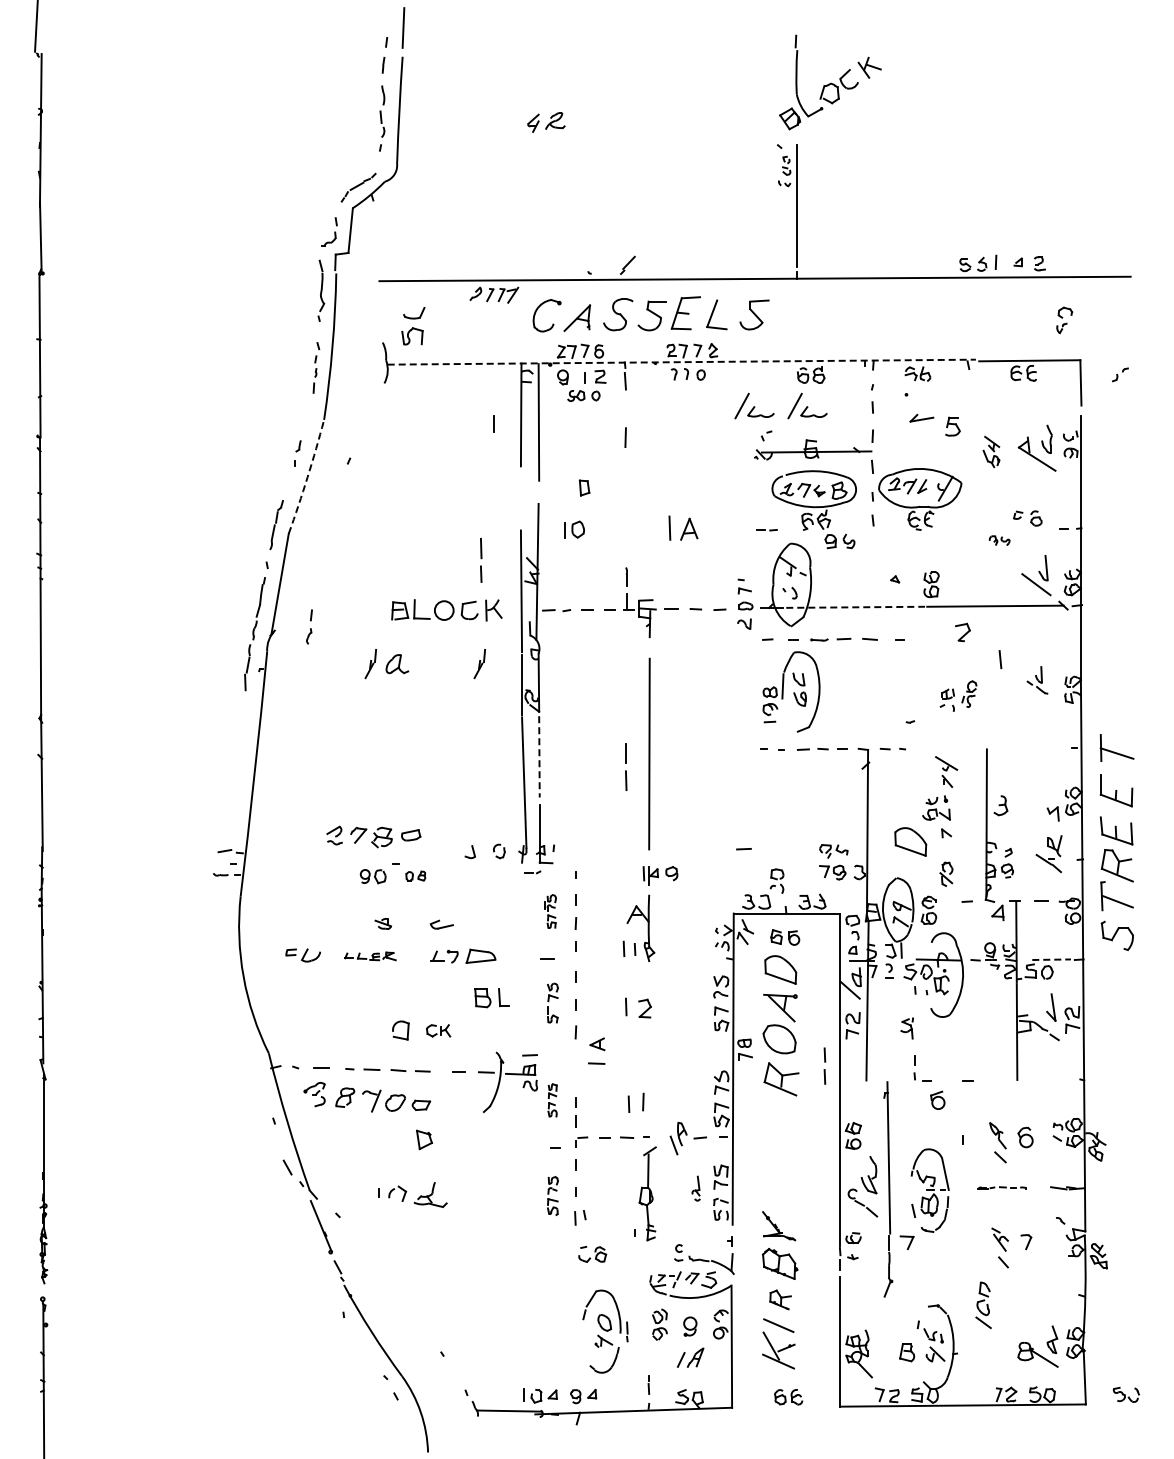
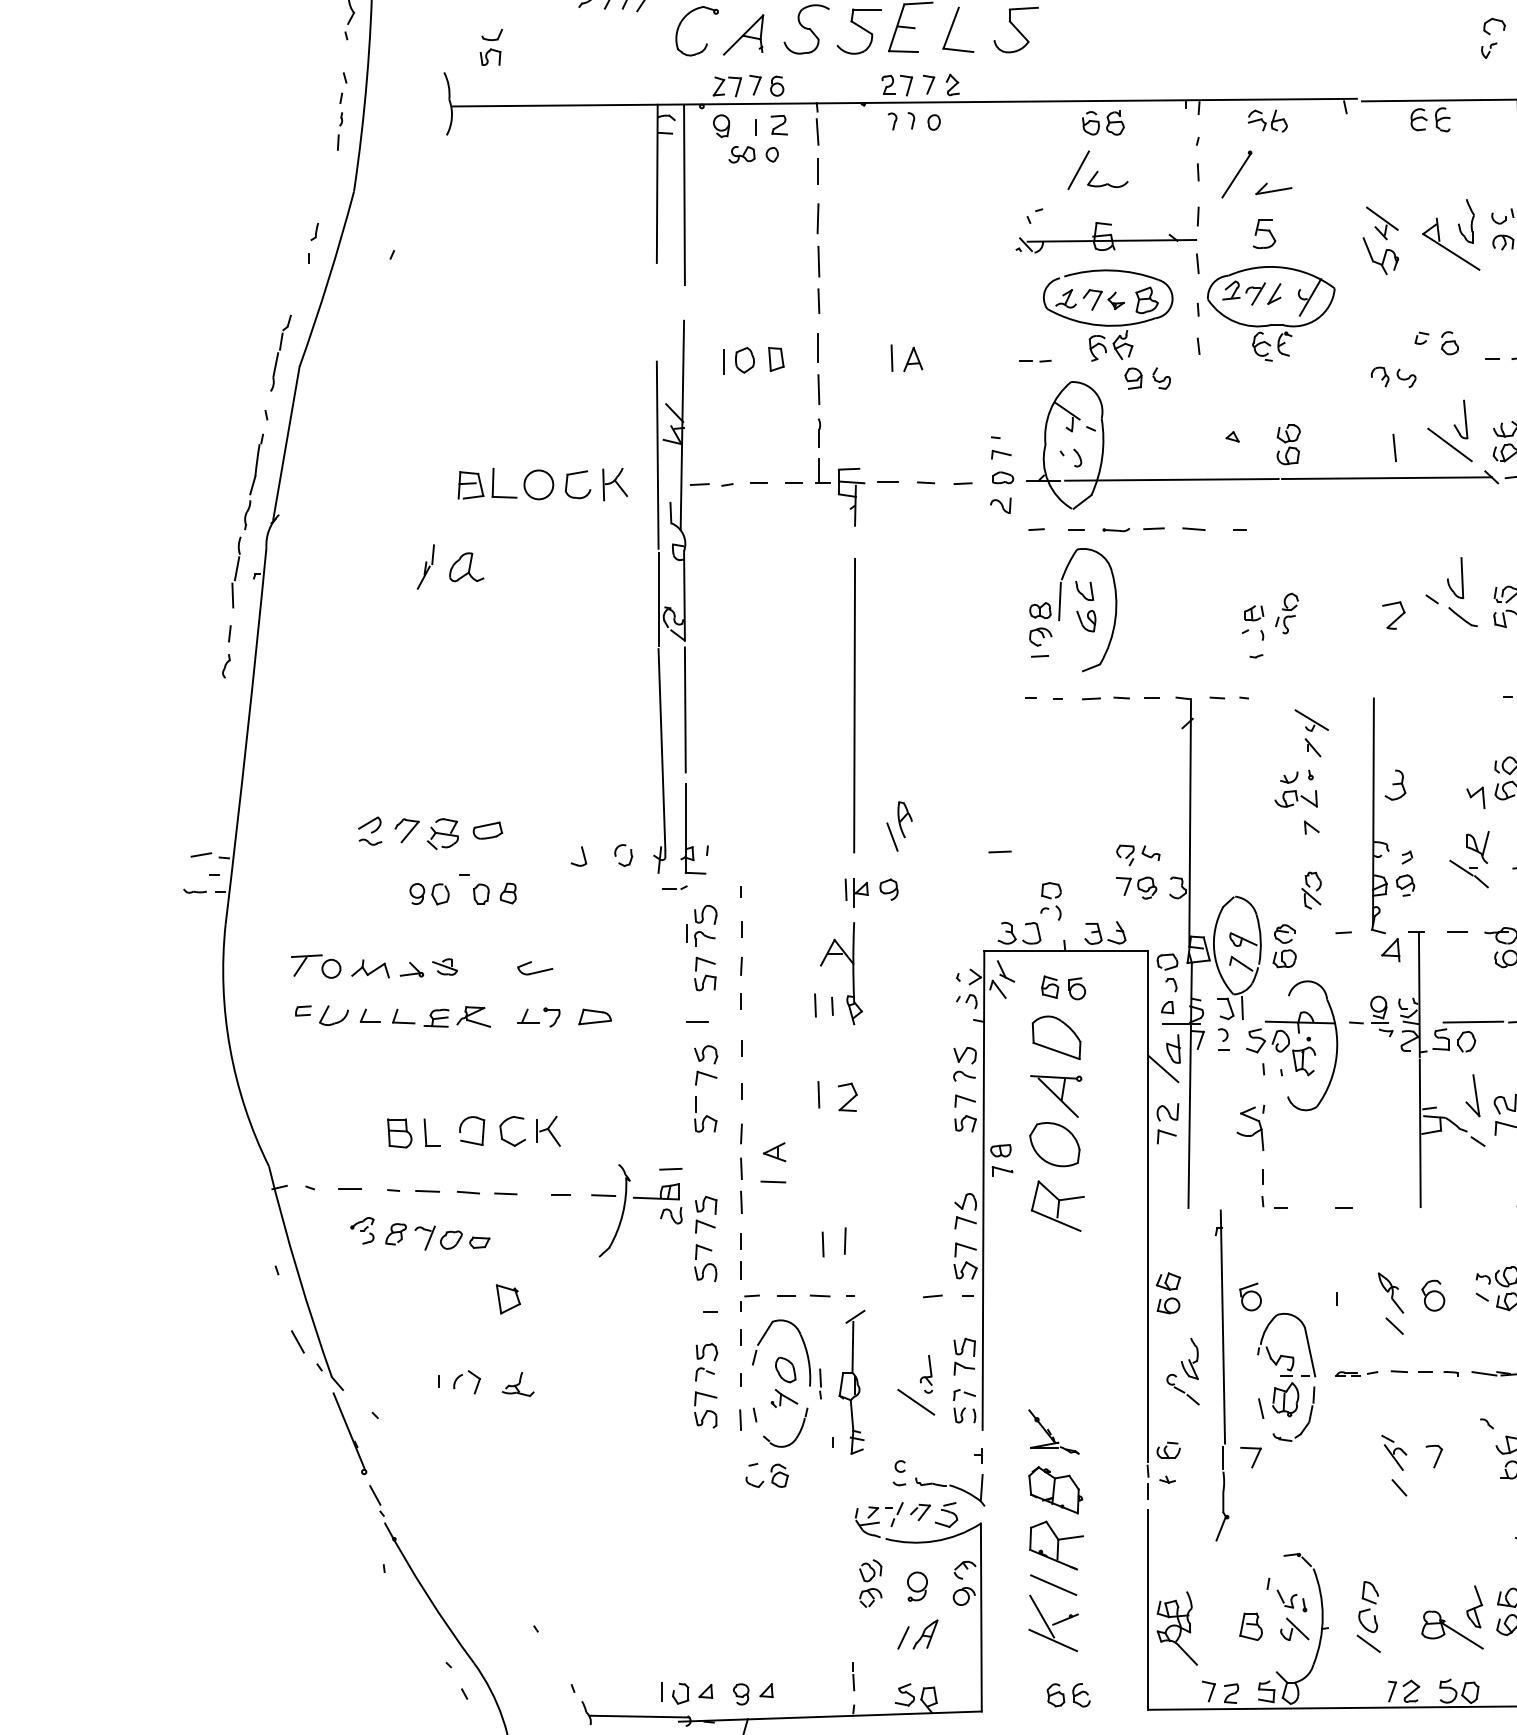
part: (413, 326) -> (491, 47), size x0.62
line: (682, 362) -> (905, 103), dashed -> solid
part: (754, 405) -> (1016, 169), removed
line: (897, 409) -> (1236, 175), added
line: (493, 423) -> (817, 170), moved
part: (952, 426) -> (1263, 233), moved
part: (991, 451) -> (1380, 240), size x1.43
arc: (307, 477) -> (328, 280), dashed -> solid
part: (584, 487) -> (776, 358), moved
part: (683, 528) -> (906, 358), size x0.71
part: (999, 540) -> (1393, 377), size x1.43
line: (481, 559) -> (819, 278), moved
line: (856, 607) -> (1173, 480), dashed -> solid
part: (309, 626) -> (226, 650), moved
part: (962, 632) -> (1393, 615), moved
line: (1000, 659) -> (1394, 447), moved
part: (479, 664) -> (593, 567), removed
part: (1037, 680) -> (1451, 592), size x1.67
part: (958, 695) -> (1270, 615), moved
line: (539, 756) -> (685, 709), dashed -> solid
line: (626, 763) -> (819, 363), moved
part: (910, 841) -> (1256, 840), removed
part: (415, 875) -> (494, 892), size x1.43
part: (550, 911) -> (702, 947), size x1.67
part: (325, 923) -> (356, 966), added
part: (370, 956) -> (425, 1017), size x1.67
part: (480, 956) -> (594, 1017), size x0.71
line: (1052, 959) -> (1474, 1021), dashed -> solid
part: (491, 998) -> (413, 1134), moved
part: (552, 1002) -> (705, 1087), size x1.43
part: (906, 1028) -> (1250, 1127), size x1.43
part: (438, 1030) -> (530, 1131), size x1.67
part: (824, 1065) -> (740, 1184), moved
part: (366, 1097) -> (419, 1234), size x0.71
part: (937, 1099) -> (1250, 1295), moved
part: (552, 1100) -> (705, 1238), size x1.67
part: (678, 1138) -> (899, 826), moved
part: (862, 1187) -> (1182, 1372), size x0.71
part: (1001, 1187) -> (1396, 1372), size x1.67
part: (430, 1195) -> (517, 1384), size x0.62
part: (552, 1195) -> (705, 1384), size x1.43
line: (689, 1206) -> (916, 1401), added
part: (780, 1299) -> (1056, 1544), size x1.67
part: (983, 1304) -> (1368, 1615), moved
part: (605, 1331) -> (786, 1383), moved

